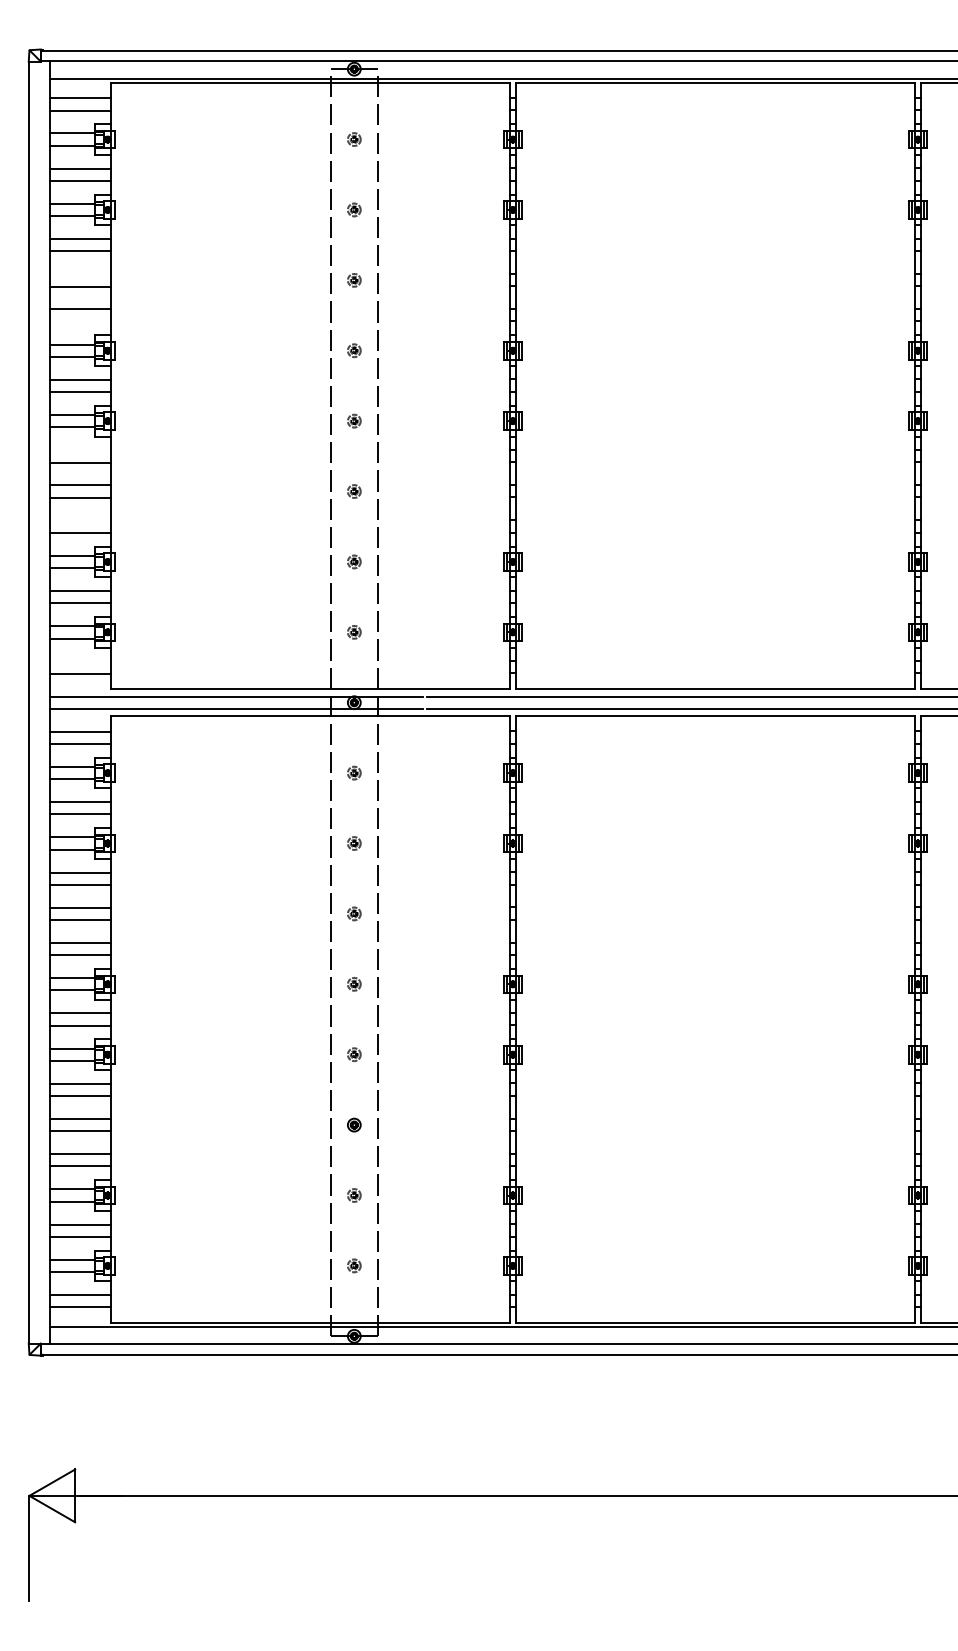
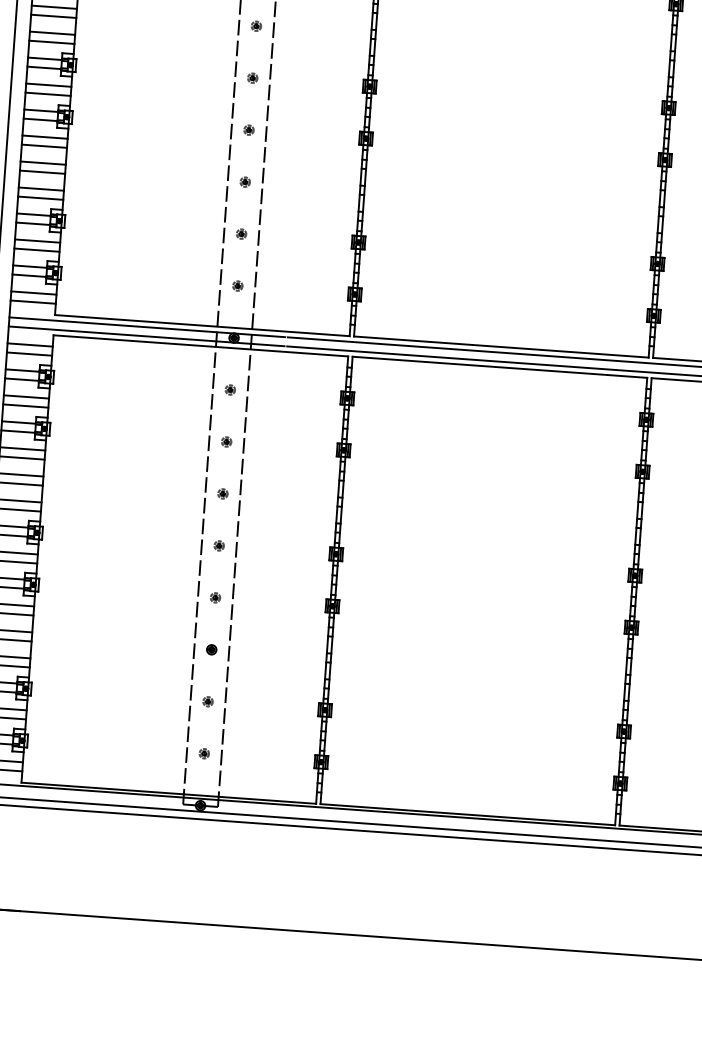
line: (79, 274) -> (53, 7), added
line: (79, 321) -> (51, 42), added
line: (79, 450) -> (44, 137), added
line: (79, 520) -> (40, 189), added
line: (79, 661) -> (33, 293), added

